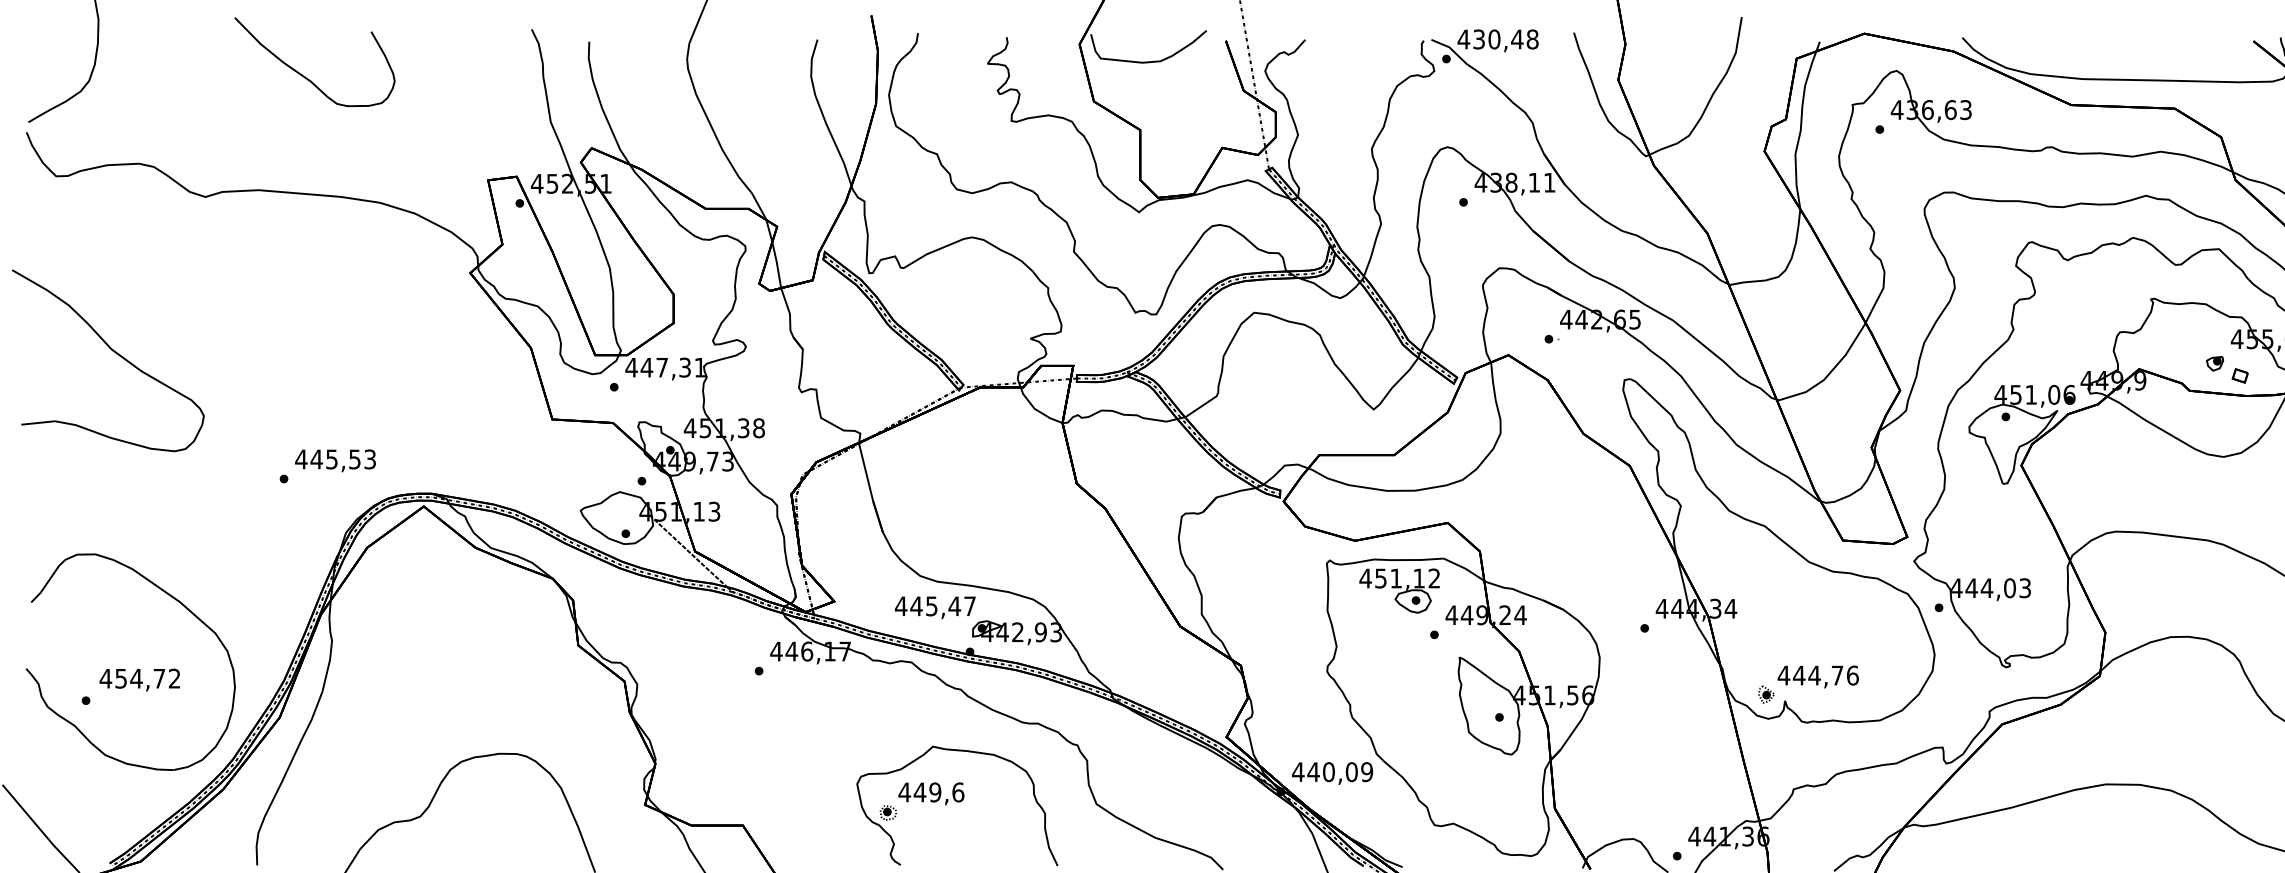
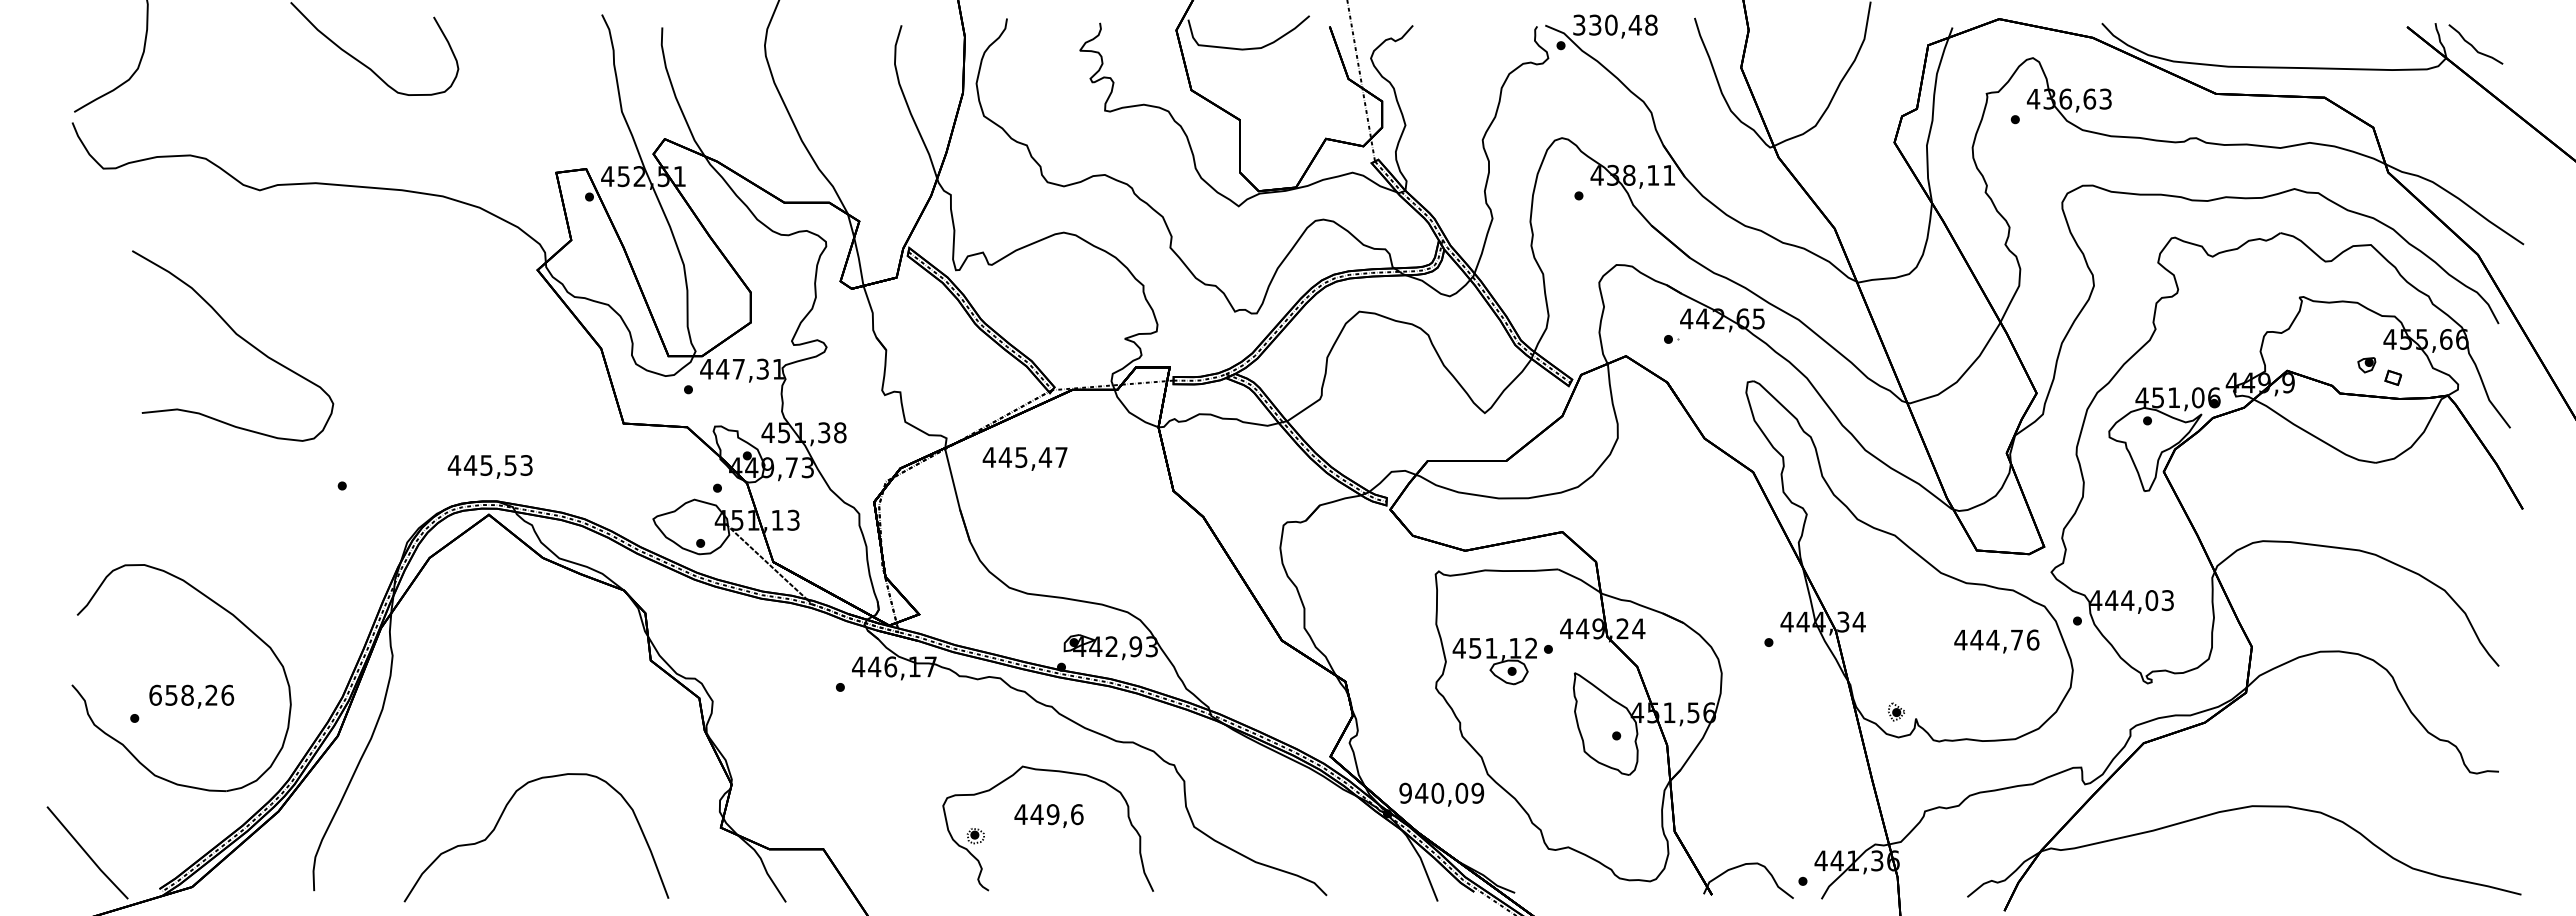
text: (1463, 38) -> (1578, 24), 430,48 -> 330,48
curve: (115, 353) -> (240, 338), moved
text: (334, 460) -> (489, 466), moved
part: (1399, 591) -> (1494, 661), moved
text: (934, 607) -> (1024, 458), moved
text: (1817, 676) -> (1996, 641), moved
text: (140, 677) -> (191, 694), 454,72 -> 658,26
text: (1298, 771) -> (1405, 792), 440,09 -> 940,09
part: (930, 793) -> (1048, 815), moved

